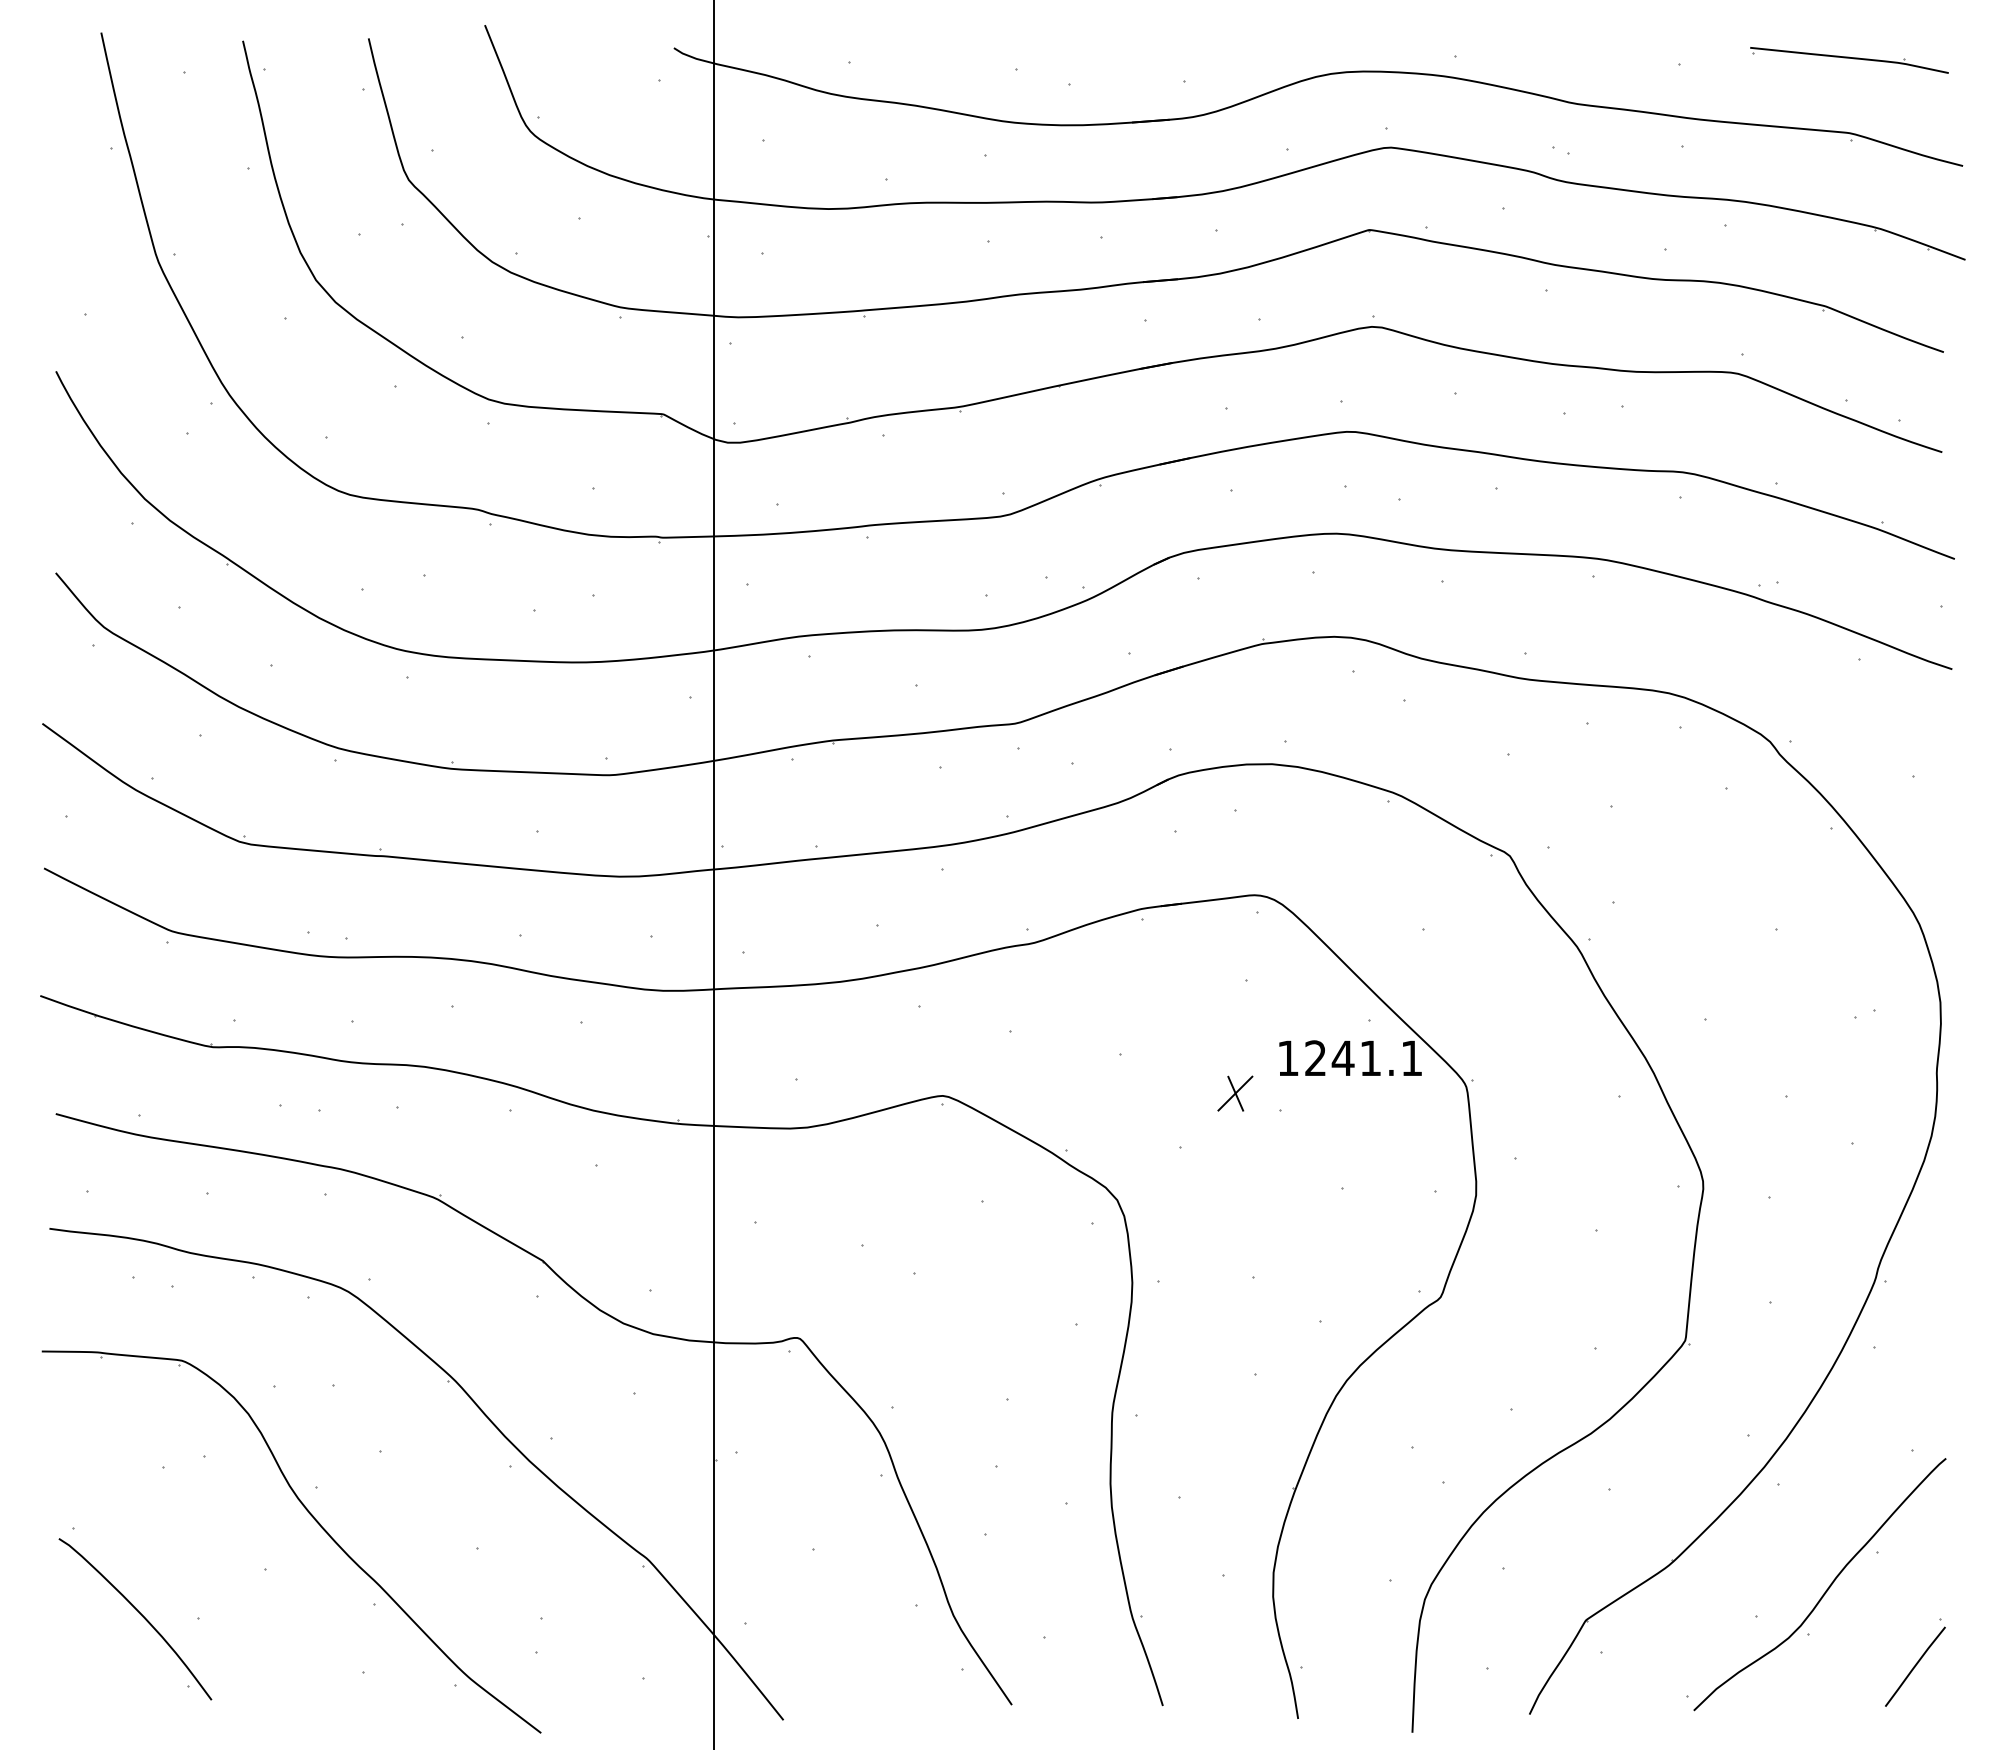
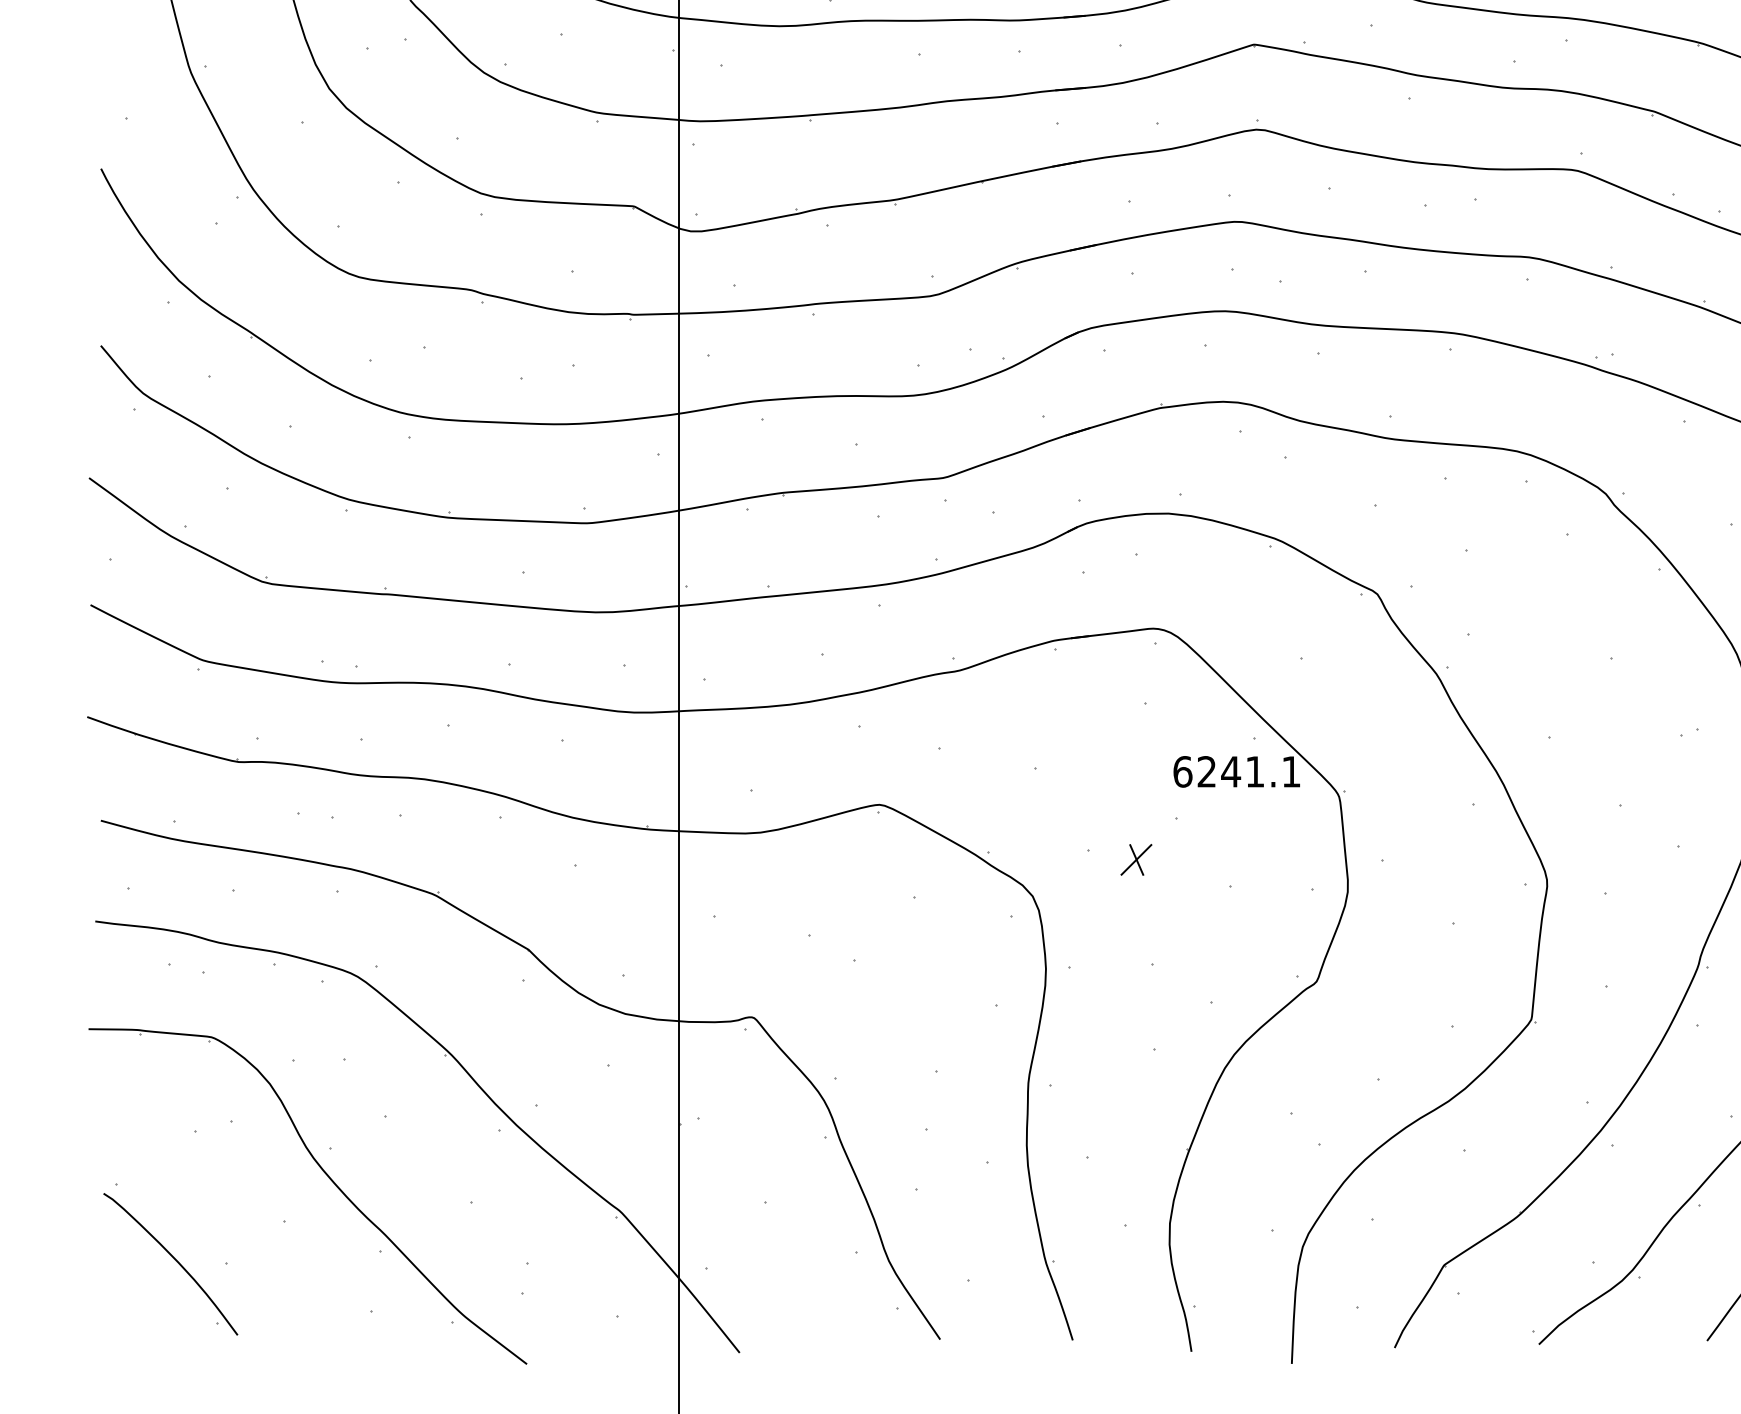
text: (1288, 1058) -> (1183, 771), 1241.1 -> 6241.1
part: (1235, 1093) -> (1136, 859), moved

